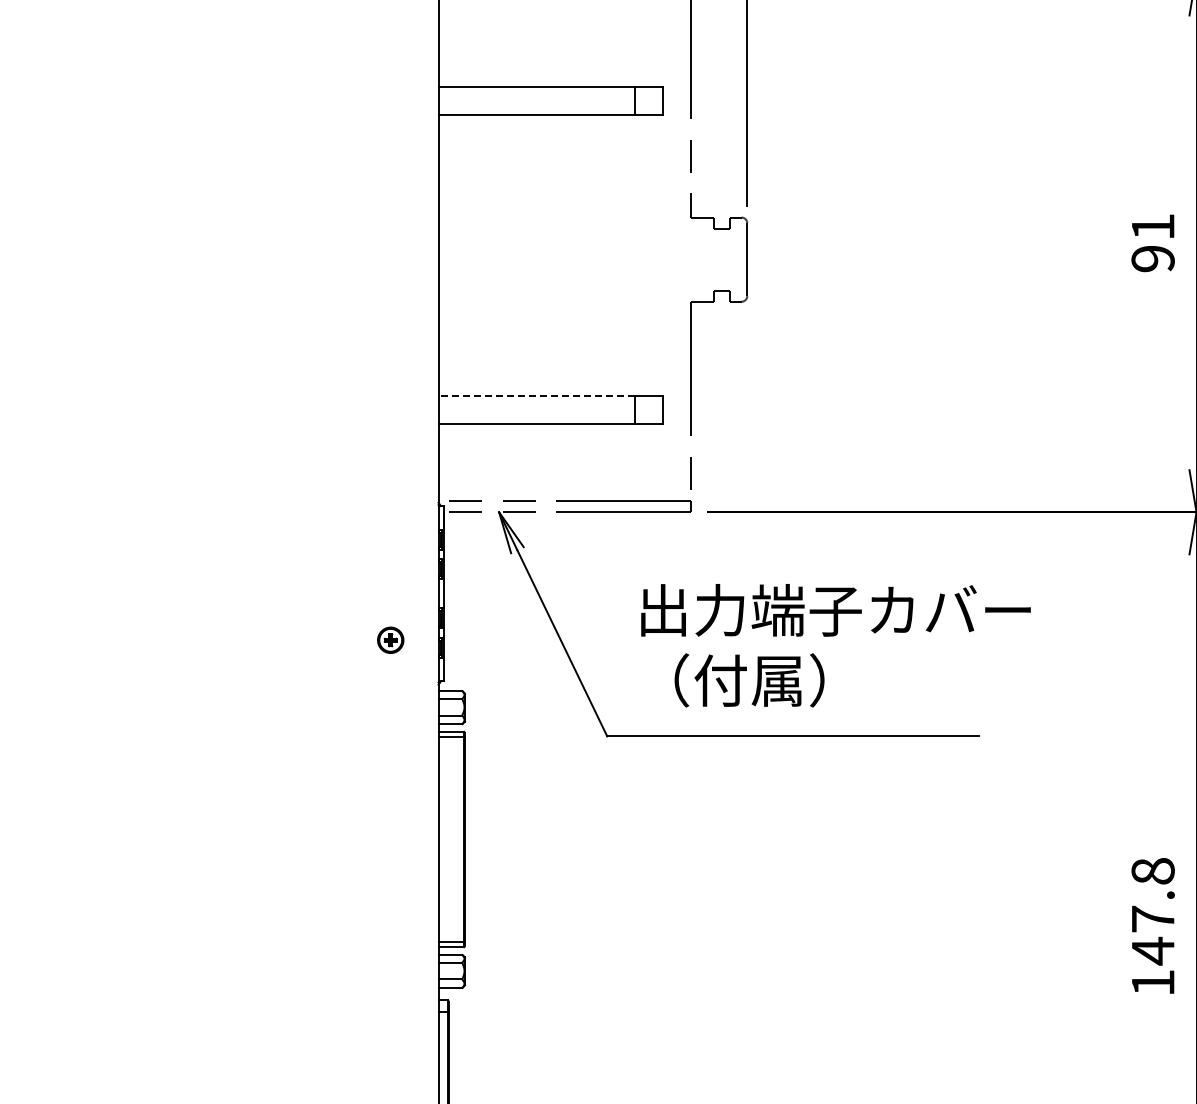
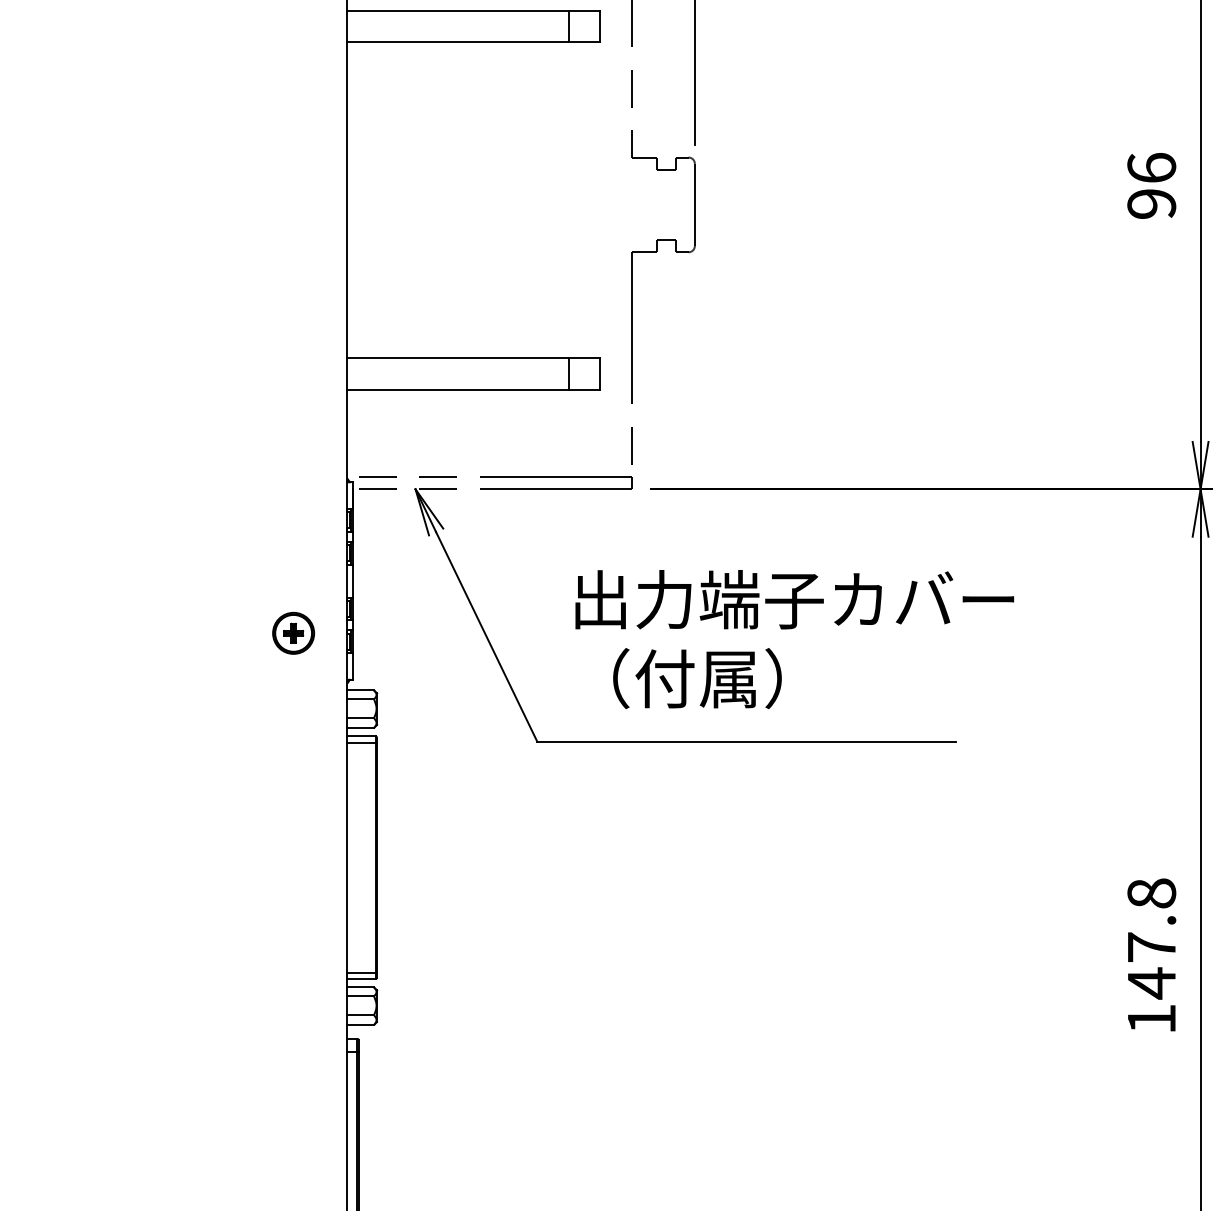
text: (1152, 226) -> (1151, 167), 91 -> 96
line: (536, 396) -> (457, 358), dashed -> solid
part: (390, 640) -> (293, 633), size x1.43

